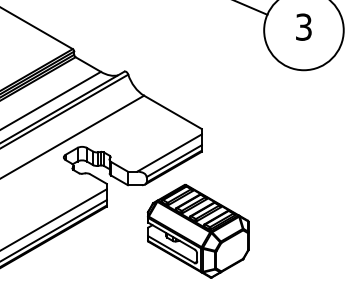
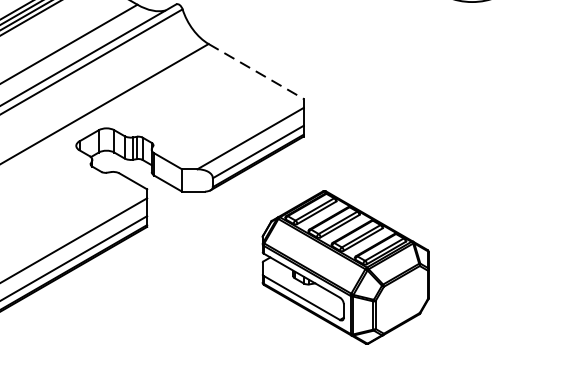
line: (173, 112) -> (257, 71), solid -> dashed
part: (197, 231) -> (344, 267), moved

